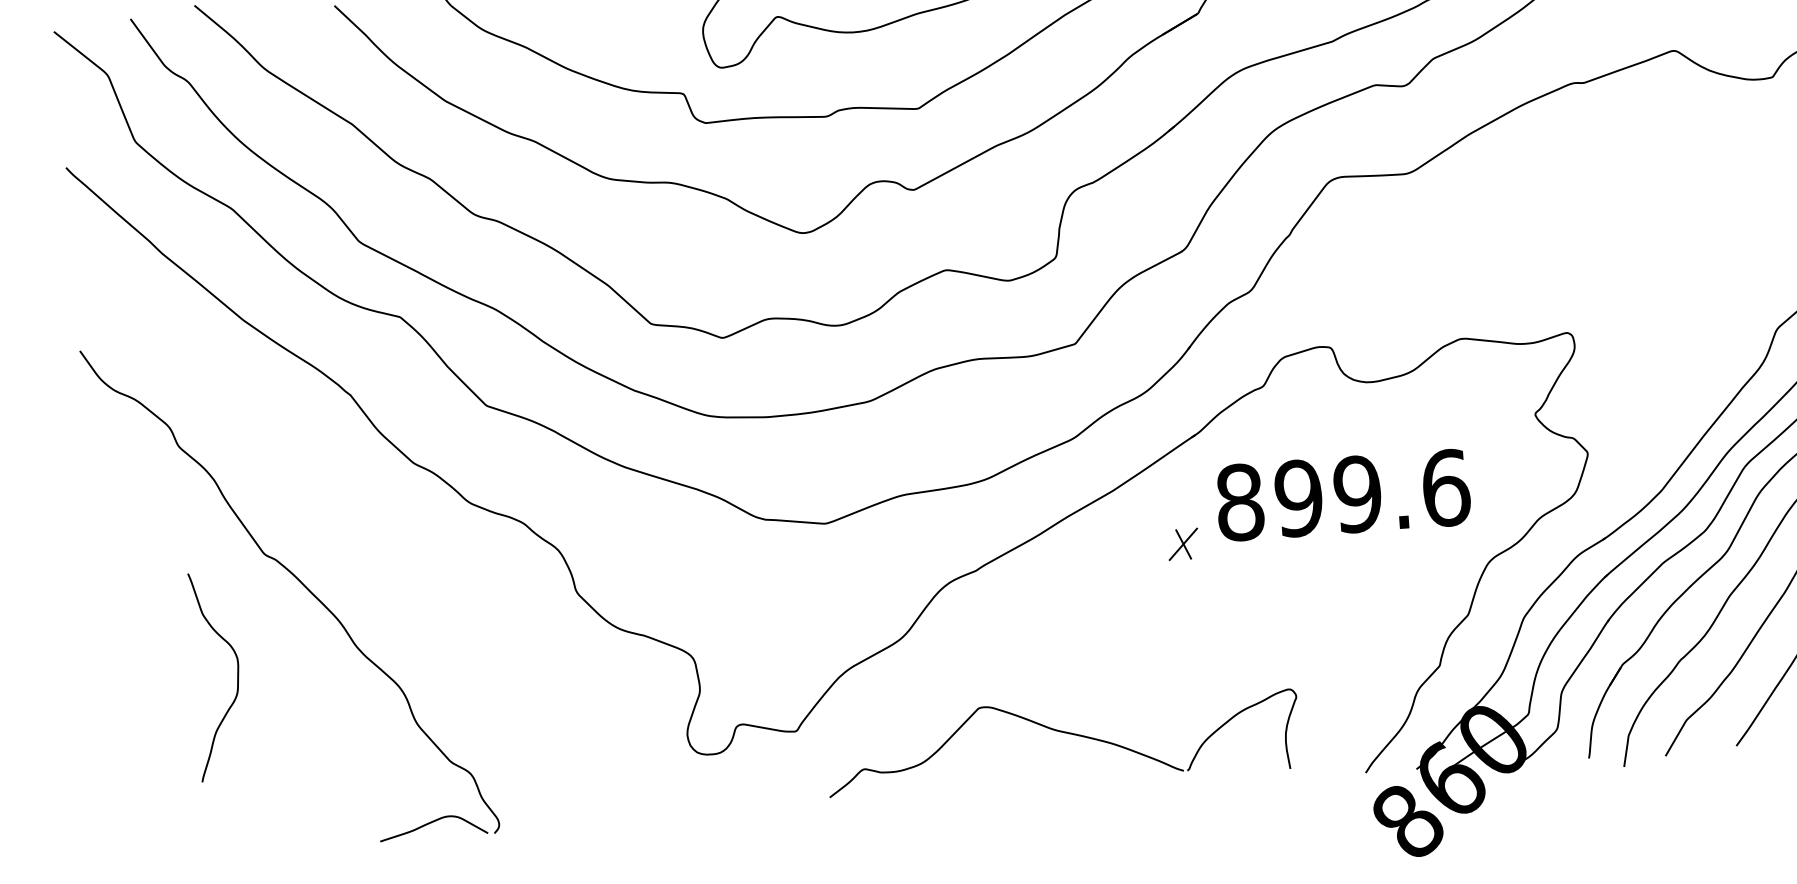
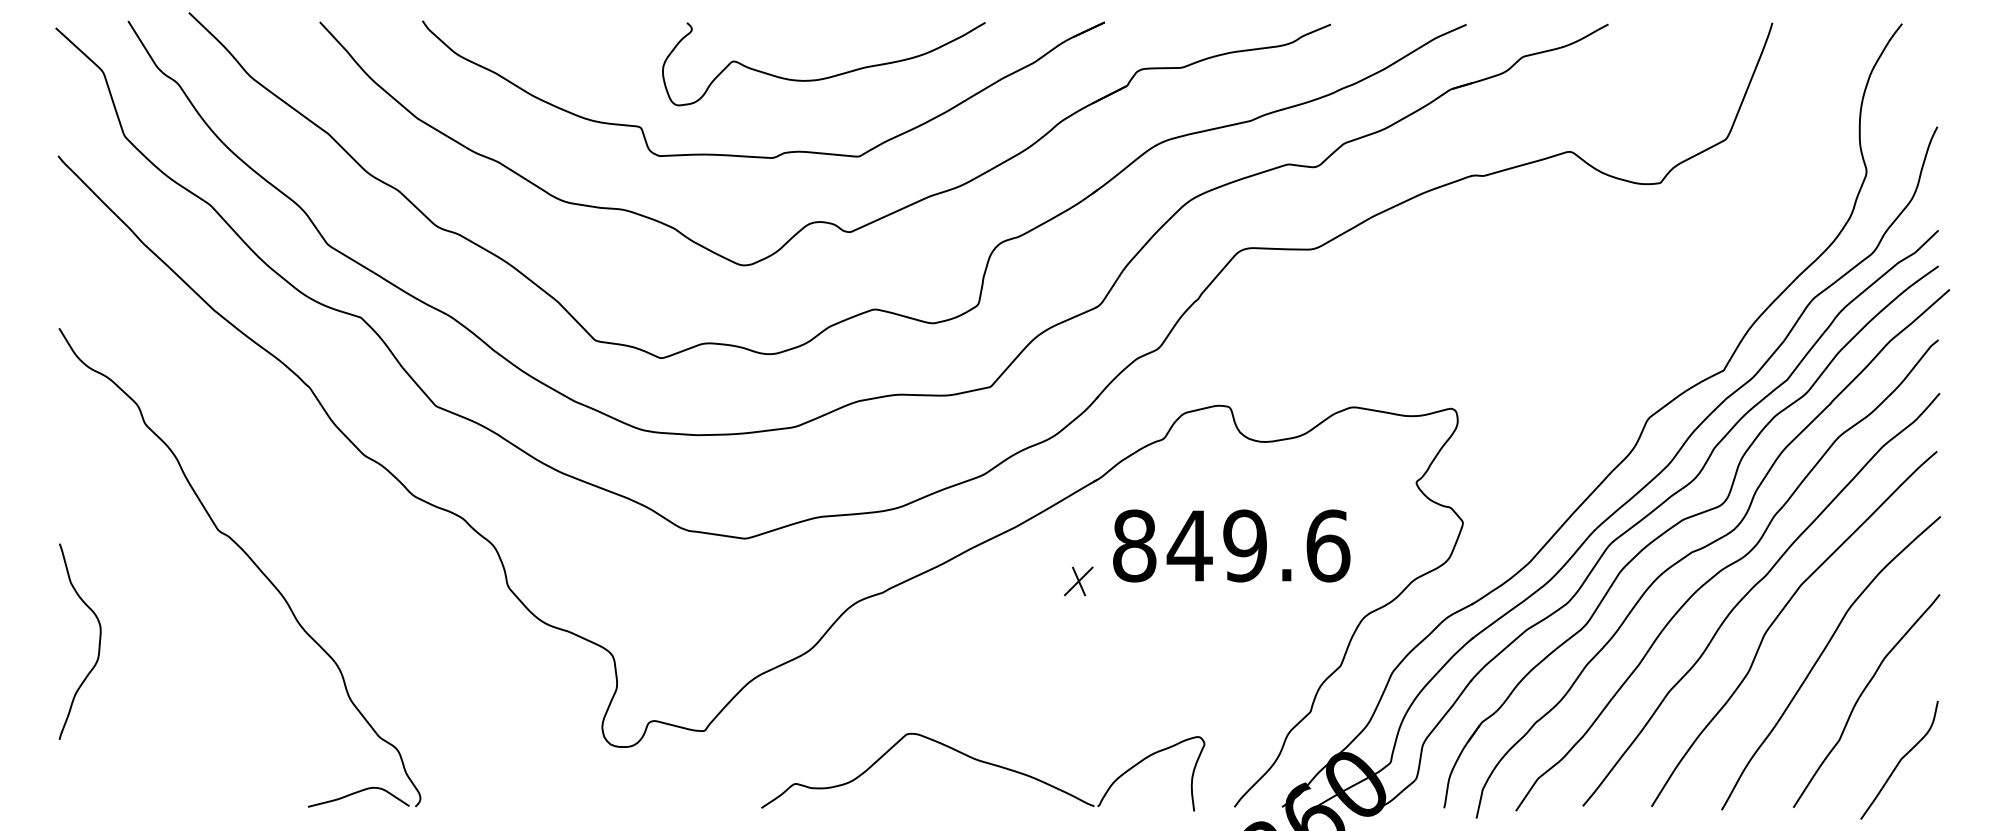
text: (1298, 497) -> (1189, 545), 899.6 -> 849.6
curve: (236, 678) -> (98, 644), moved
part: (1063, 733) -> (984, 763), moved

